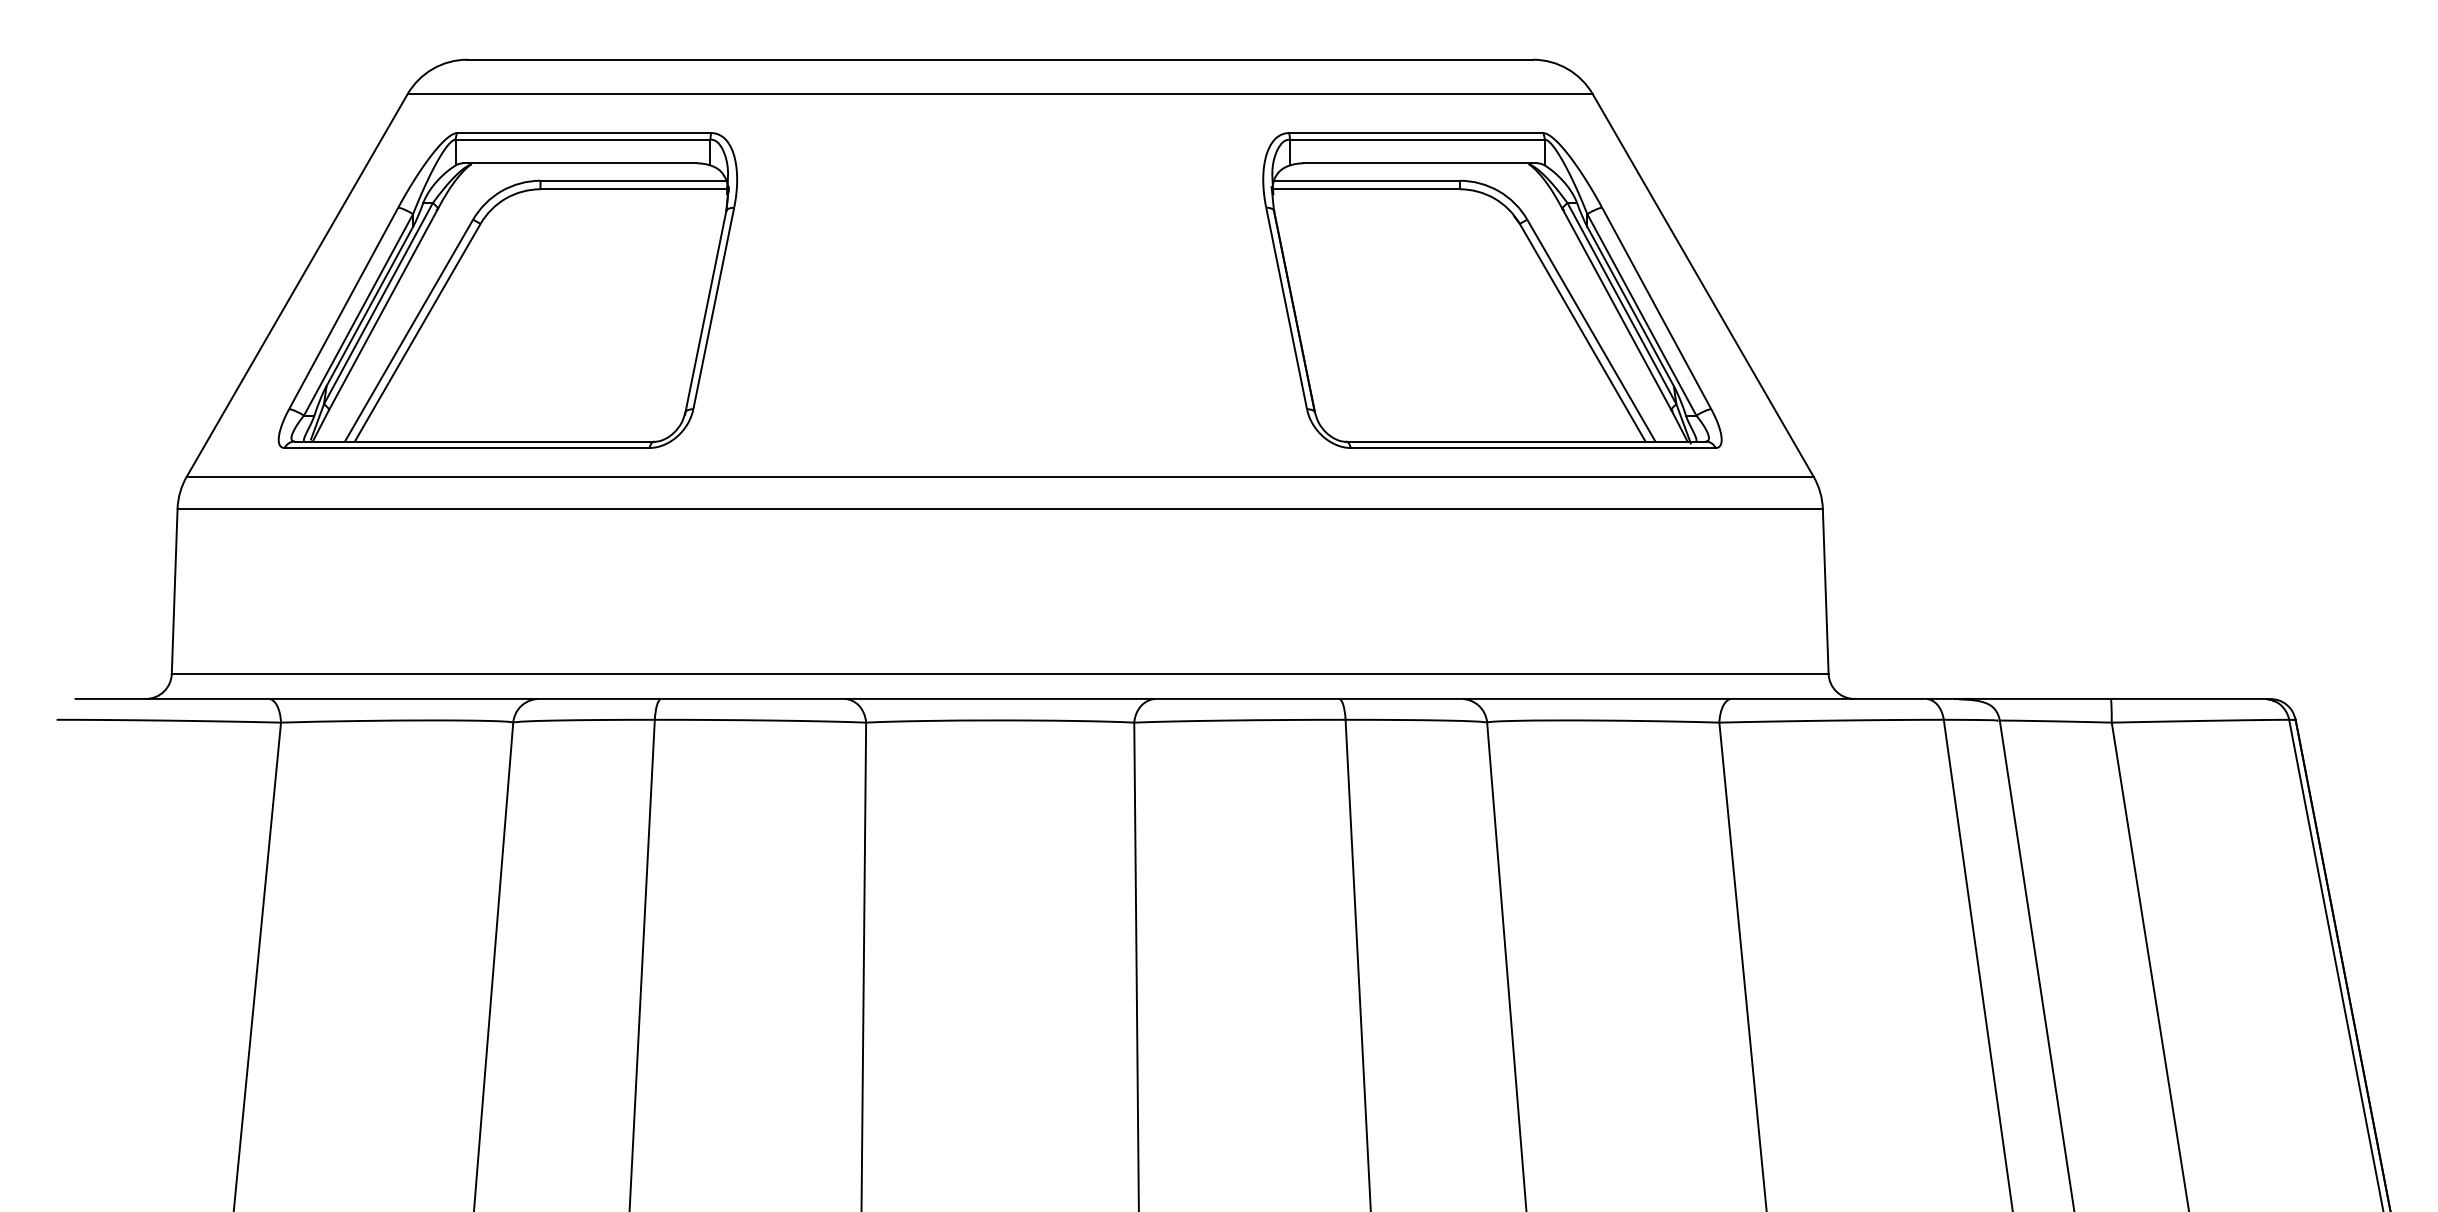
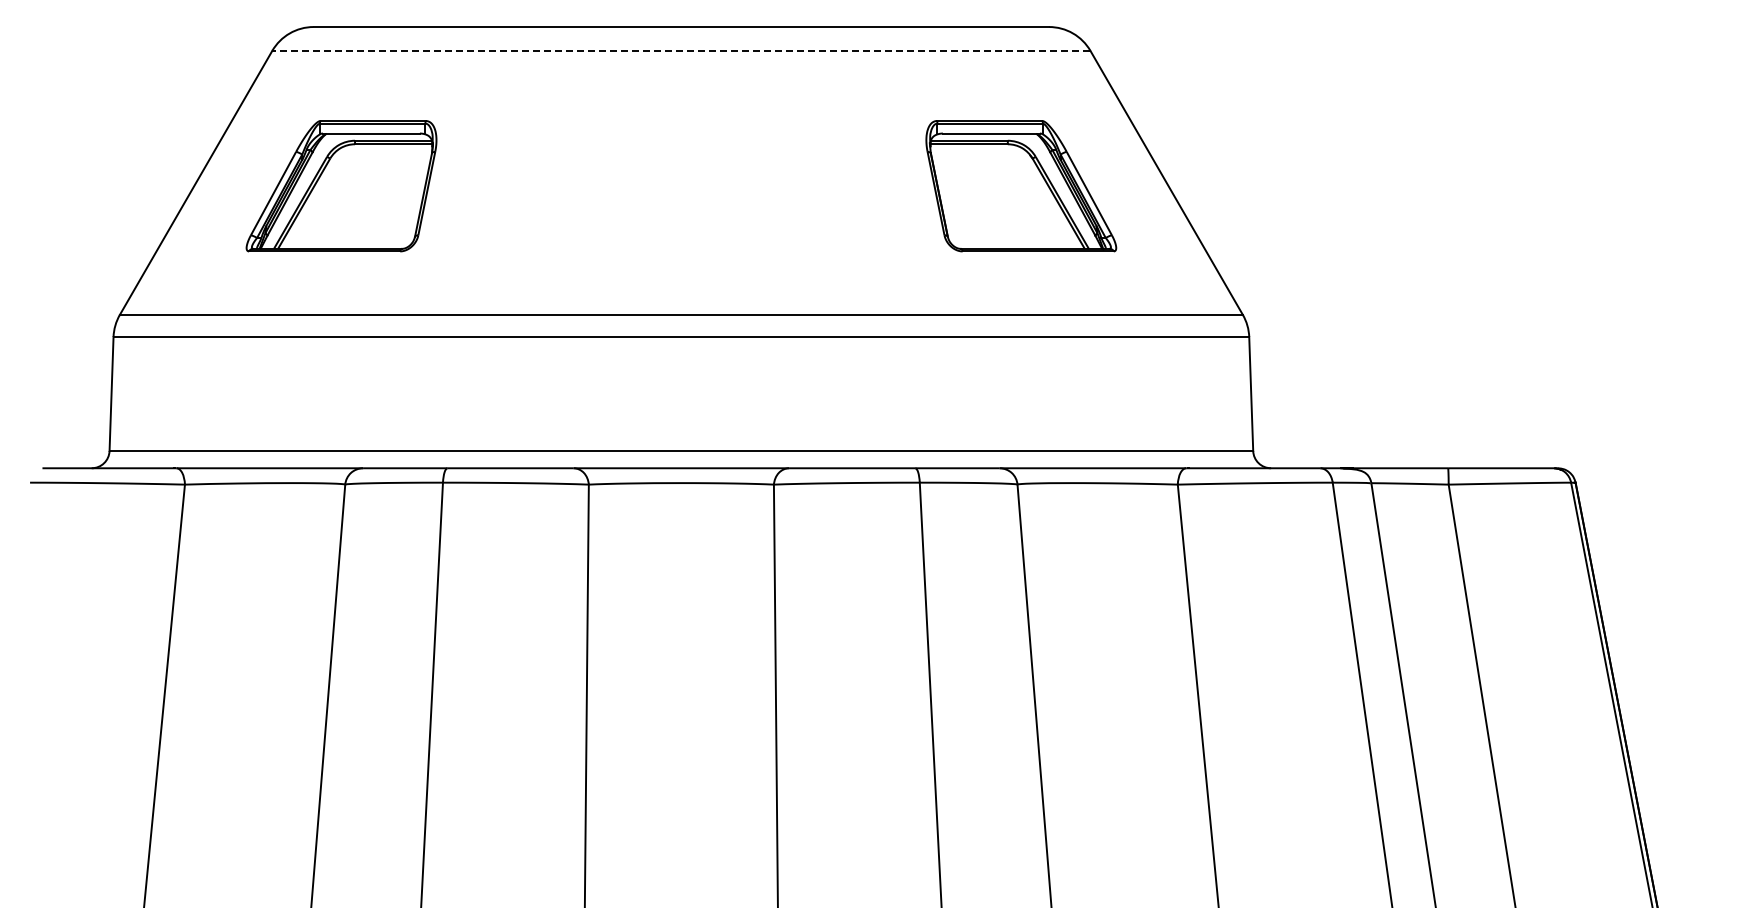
line: (998, 93) -> (680, 50), solid -> dashed
part: (507, 289) -> (341, 185), size x0.6
part: (1492, 289) -> (1021, 185), size x0.6

